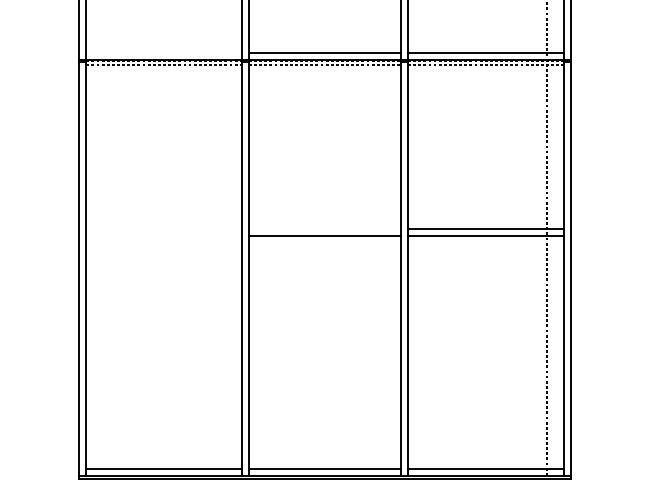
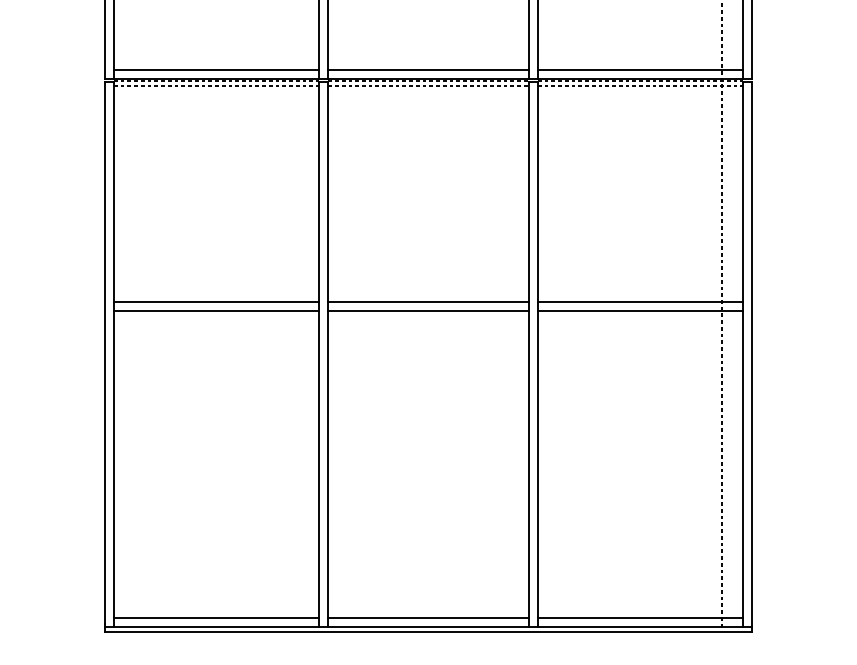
line: (163, 52) -> (215, 69), added
line: (163, 228) -> (215, 301), added
line: (325, 228) -> (428, 301), added
line: (163, 236) -> (215, 311), added

